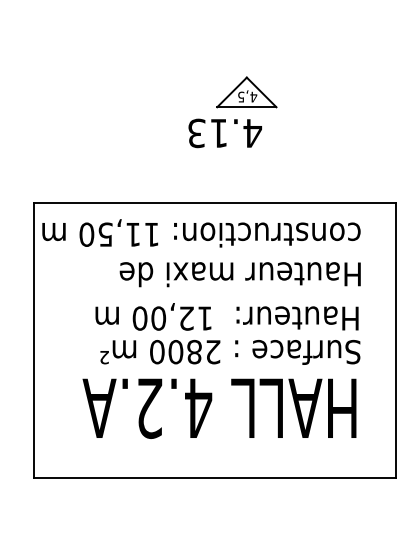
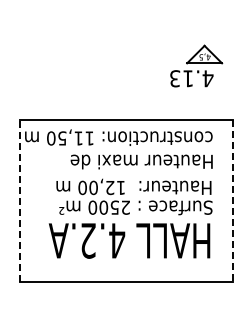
part: (233, 110) -> (196, 65), moved
line: (32, 339) -> (19, 200), solid -> dashed
line: (395, 341) -> (233, 201), solid -> dashed
text: (194, 351) -> (114, 207), 2800 -> 2500

